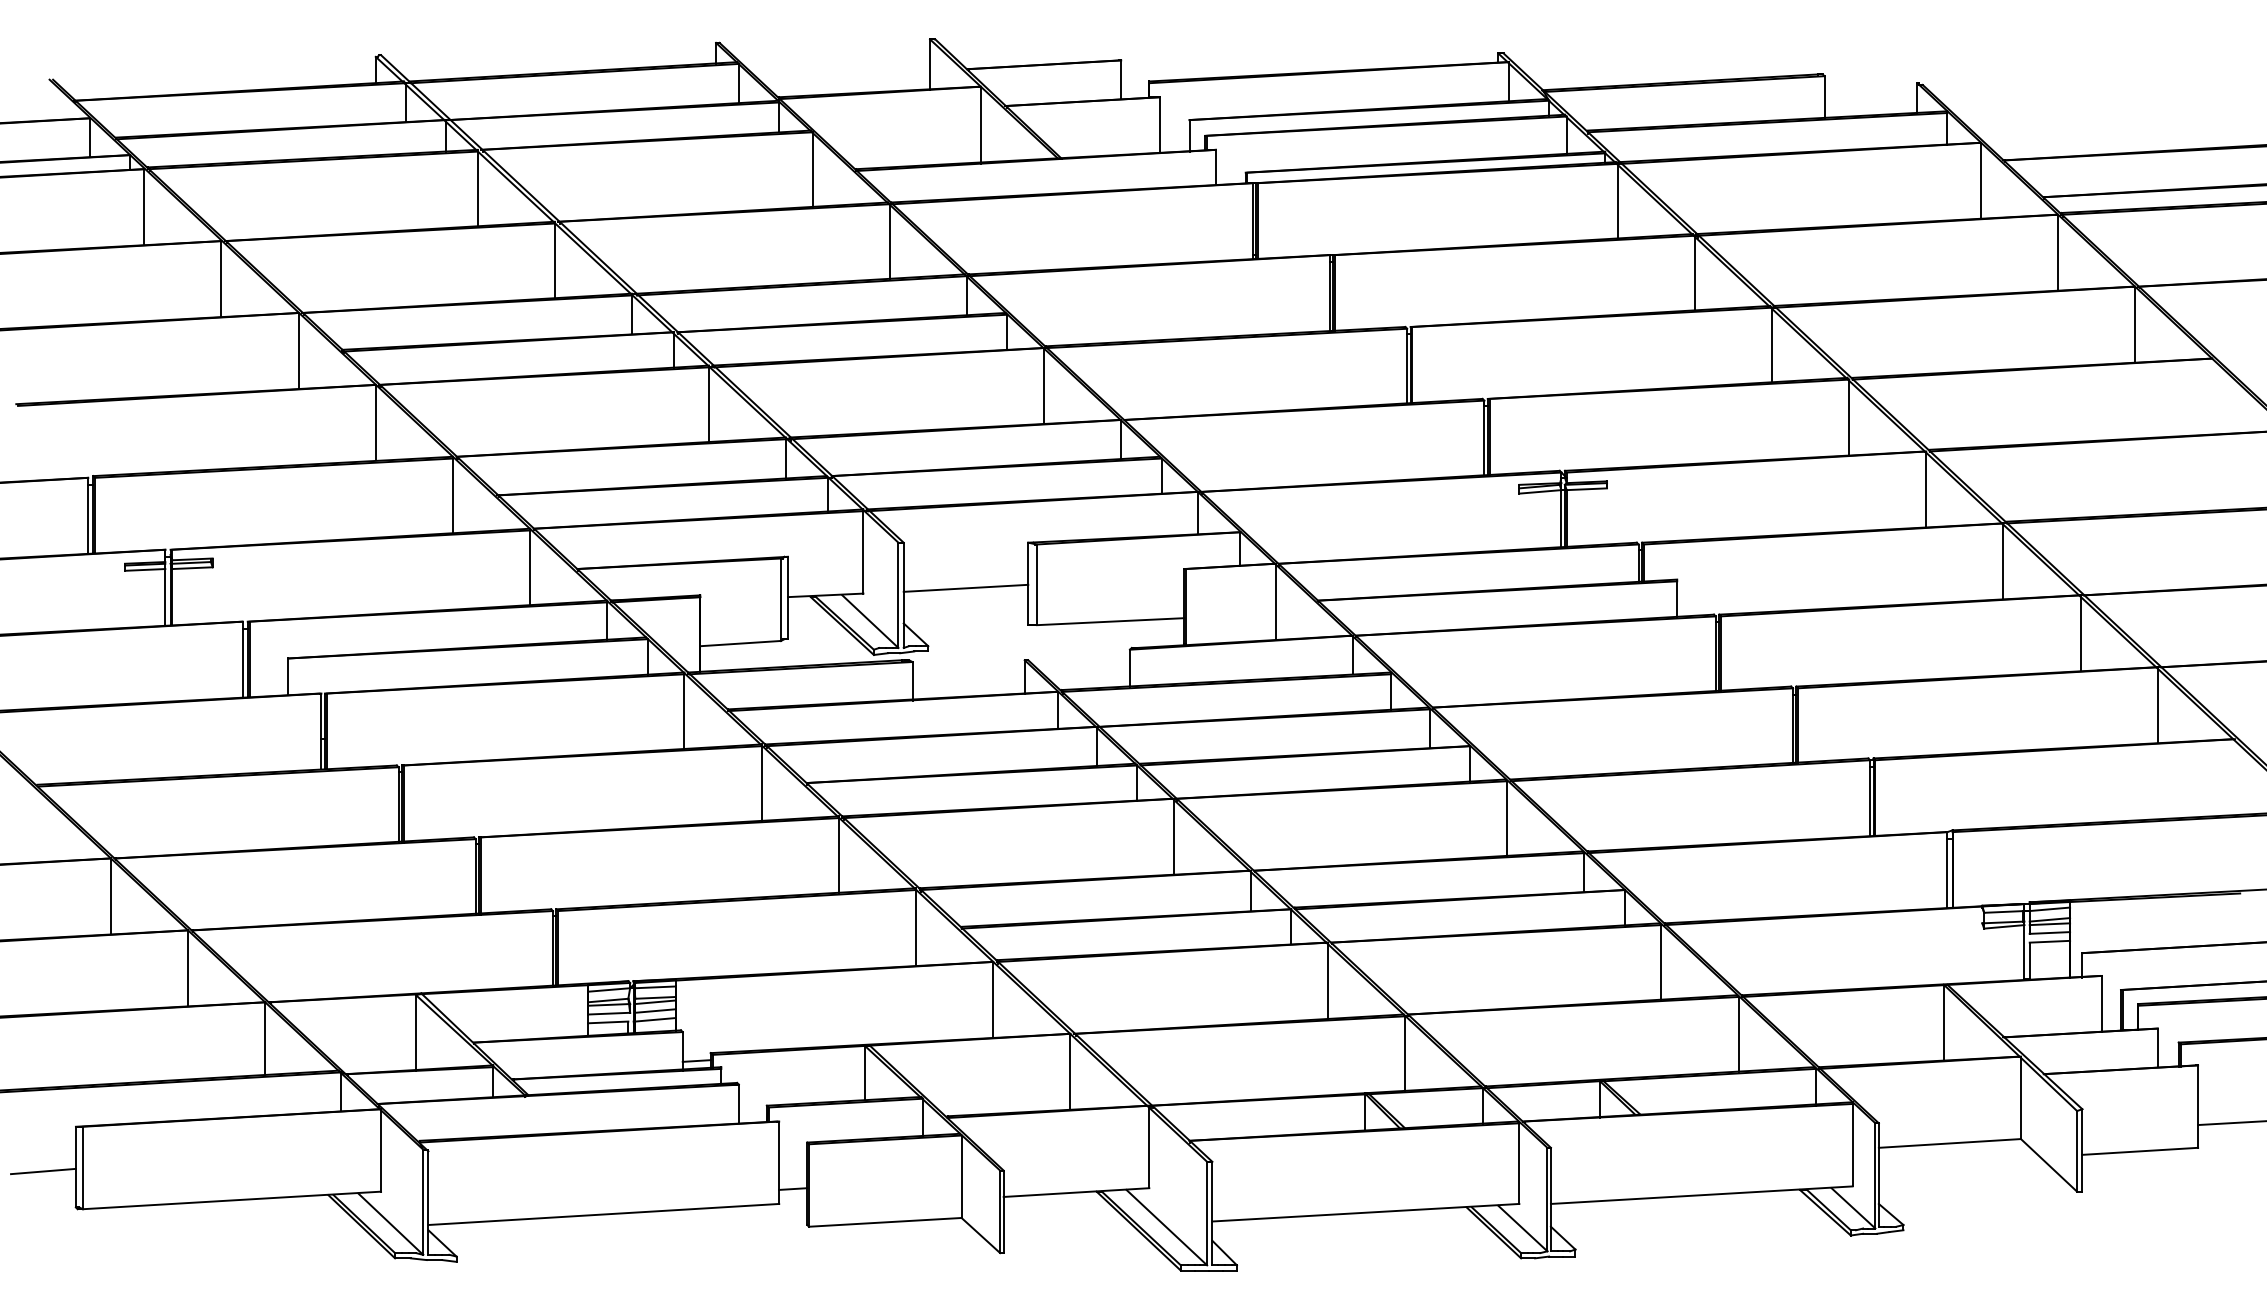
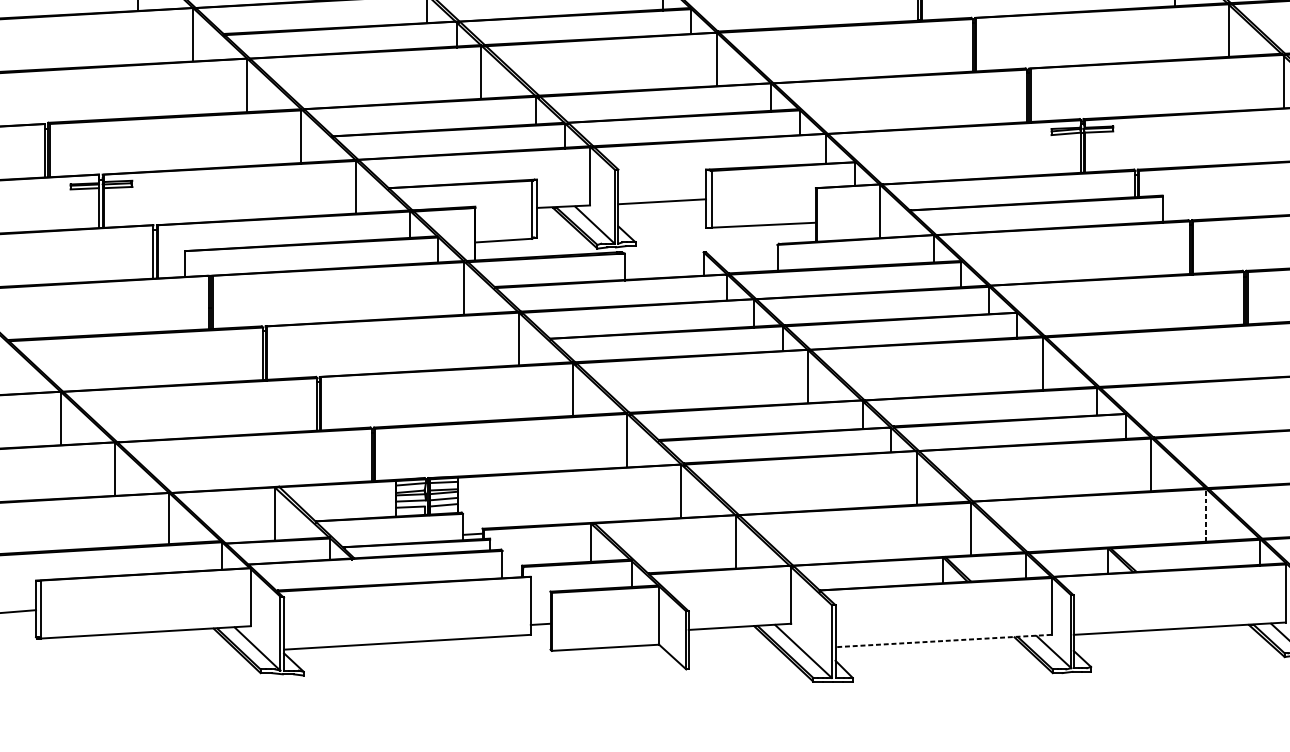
line: (1738, 1034) -> (1205, 515), solid -> dashed
line: (1365, 1212) -> (943, 640), solid -> dashed

